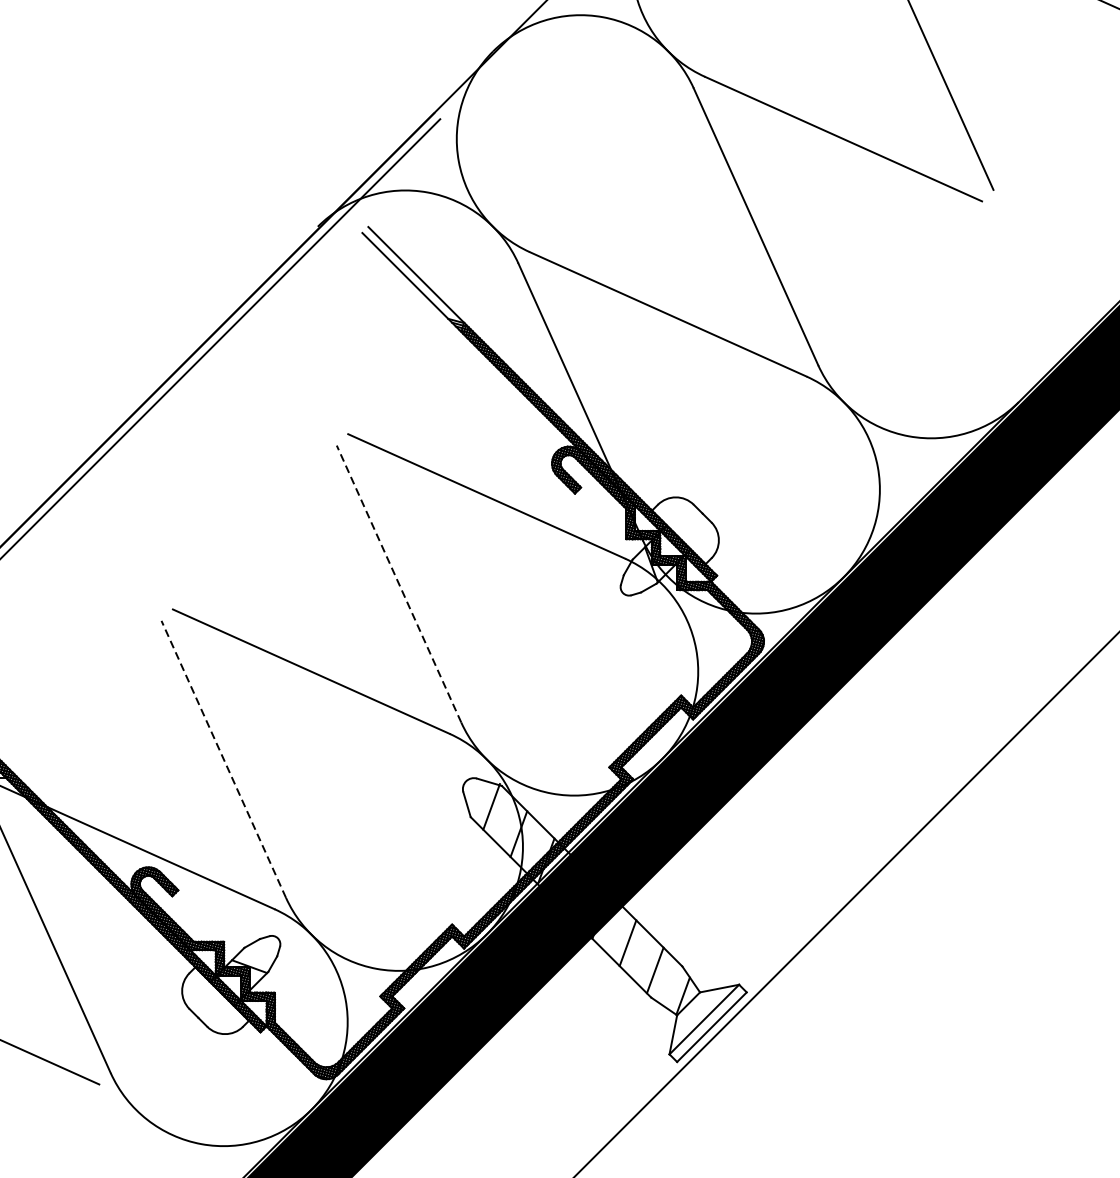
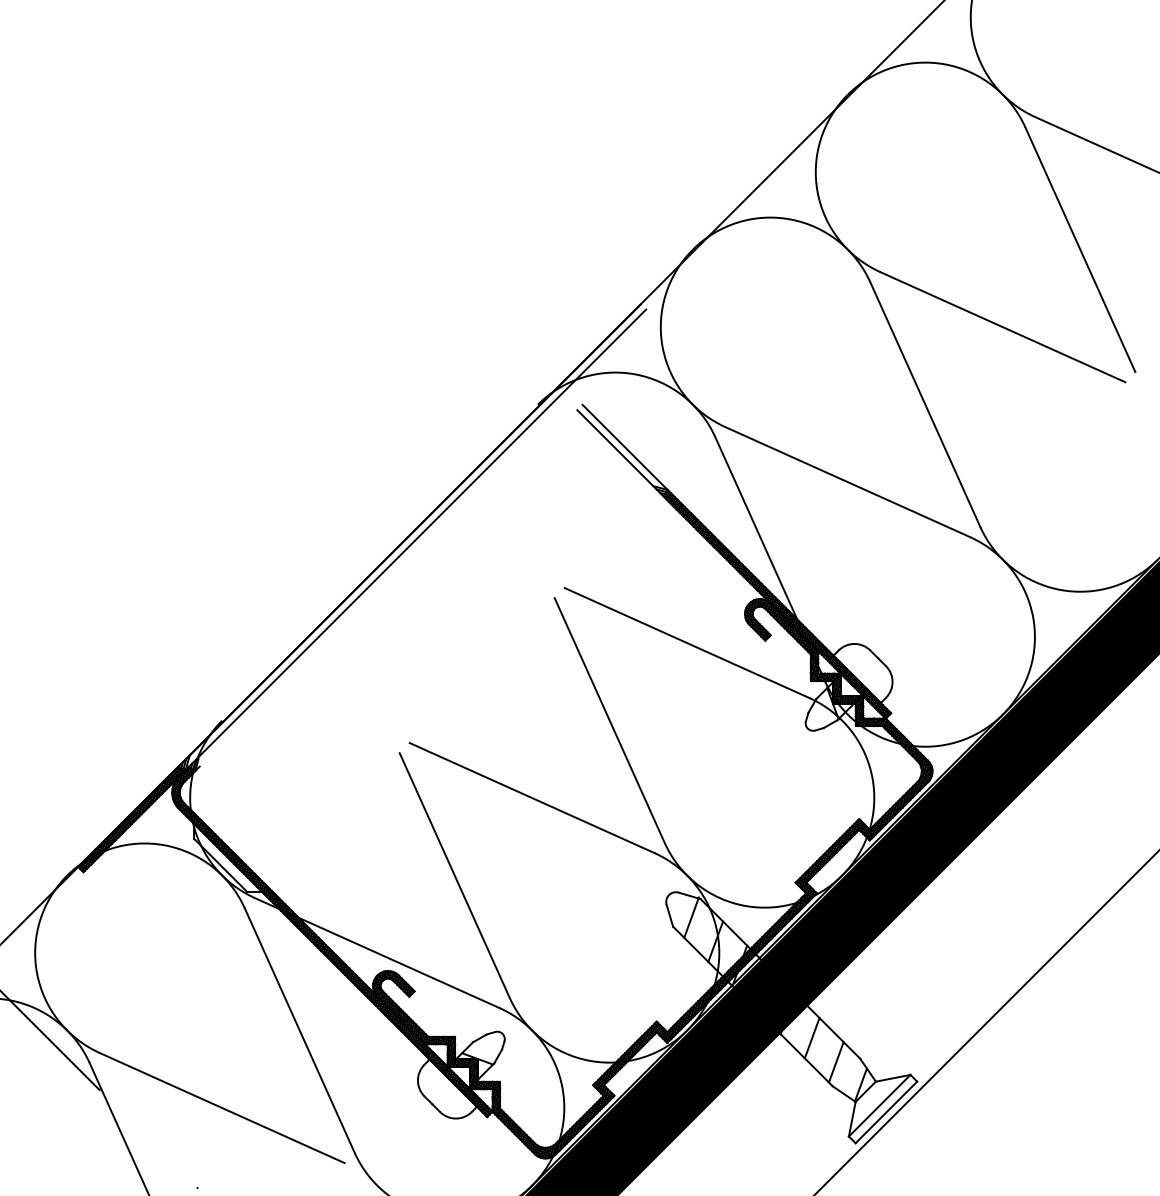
line: (398, 583) -> (609, 720), dashed -> solid
line: (223, 759) -> (454, 875), dashed -> solid

